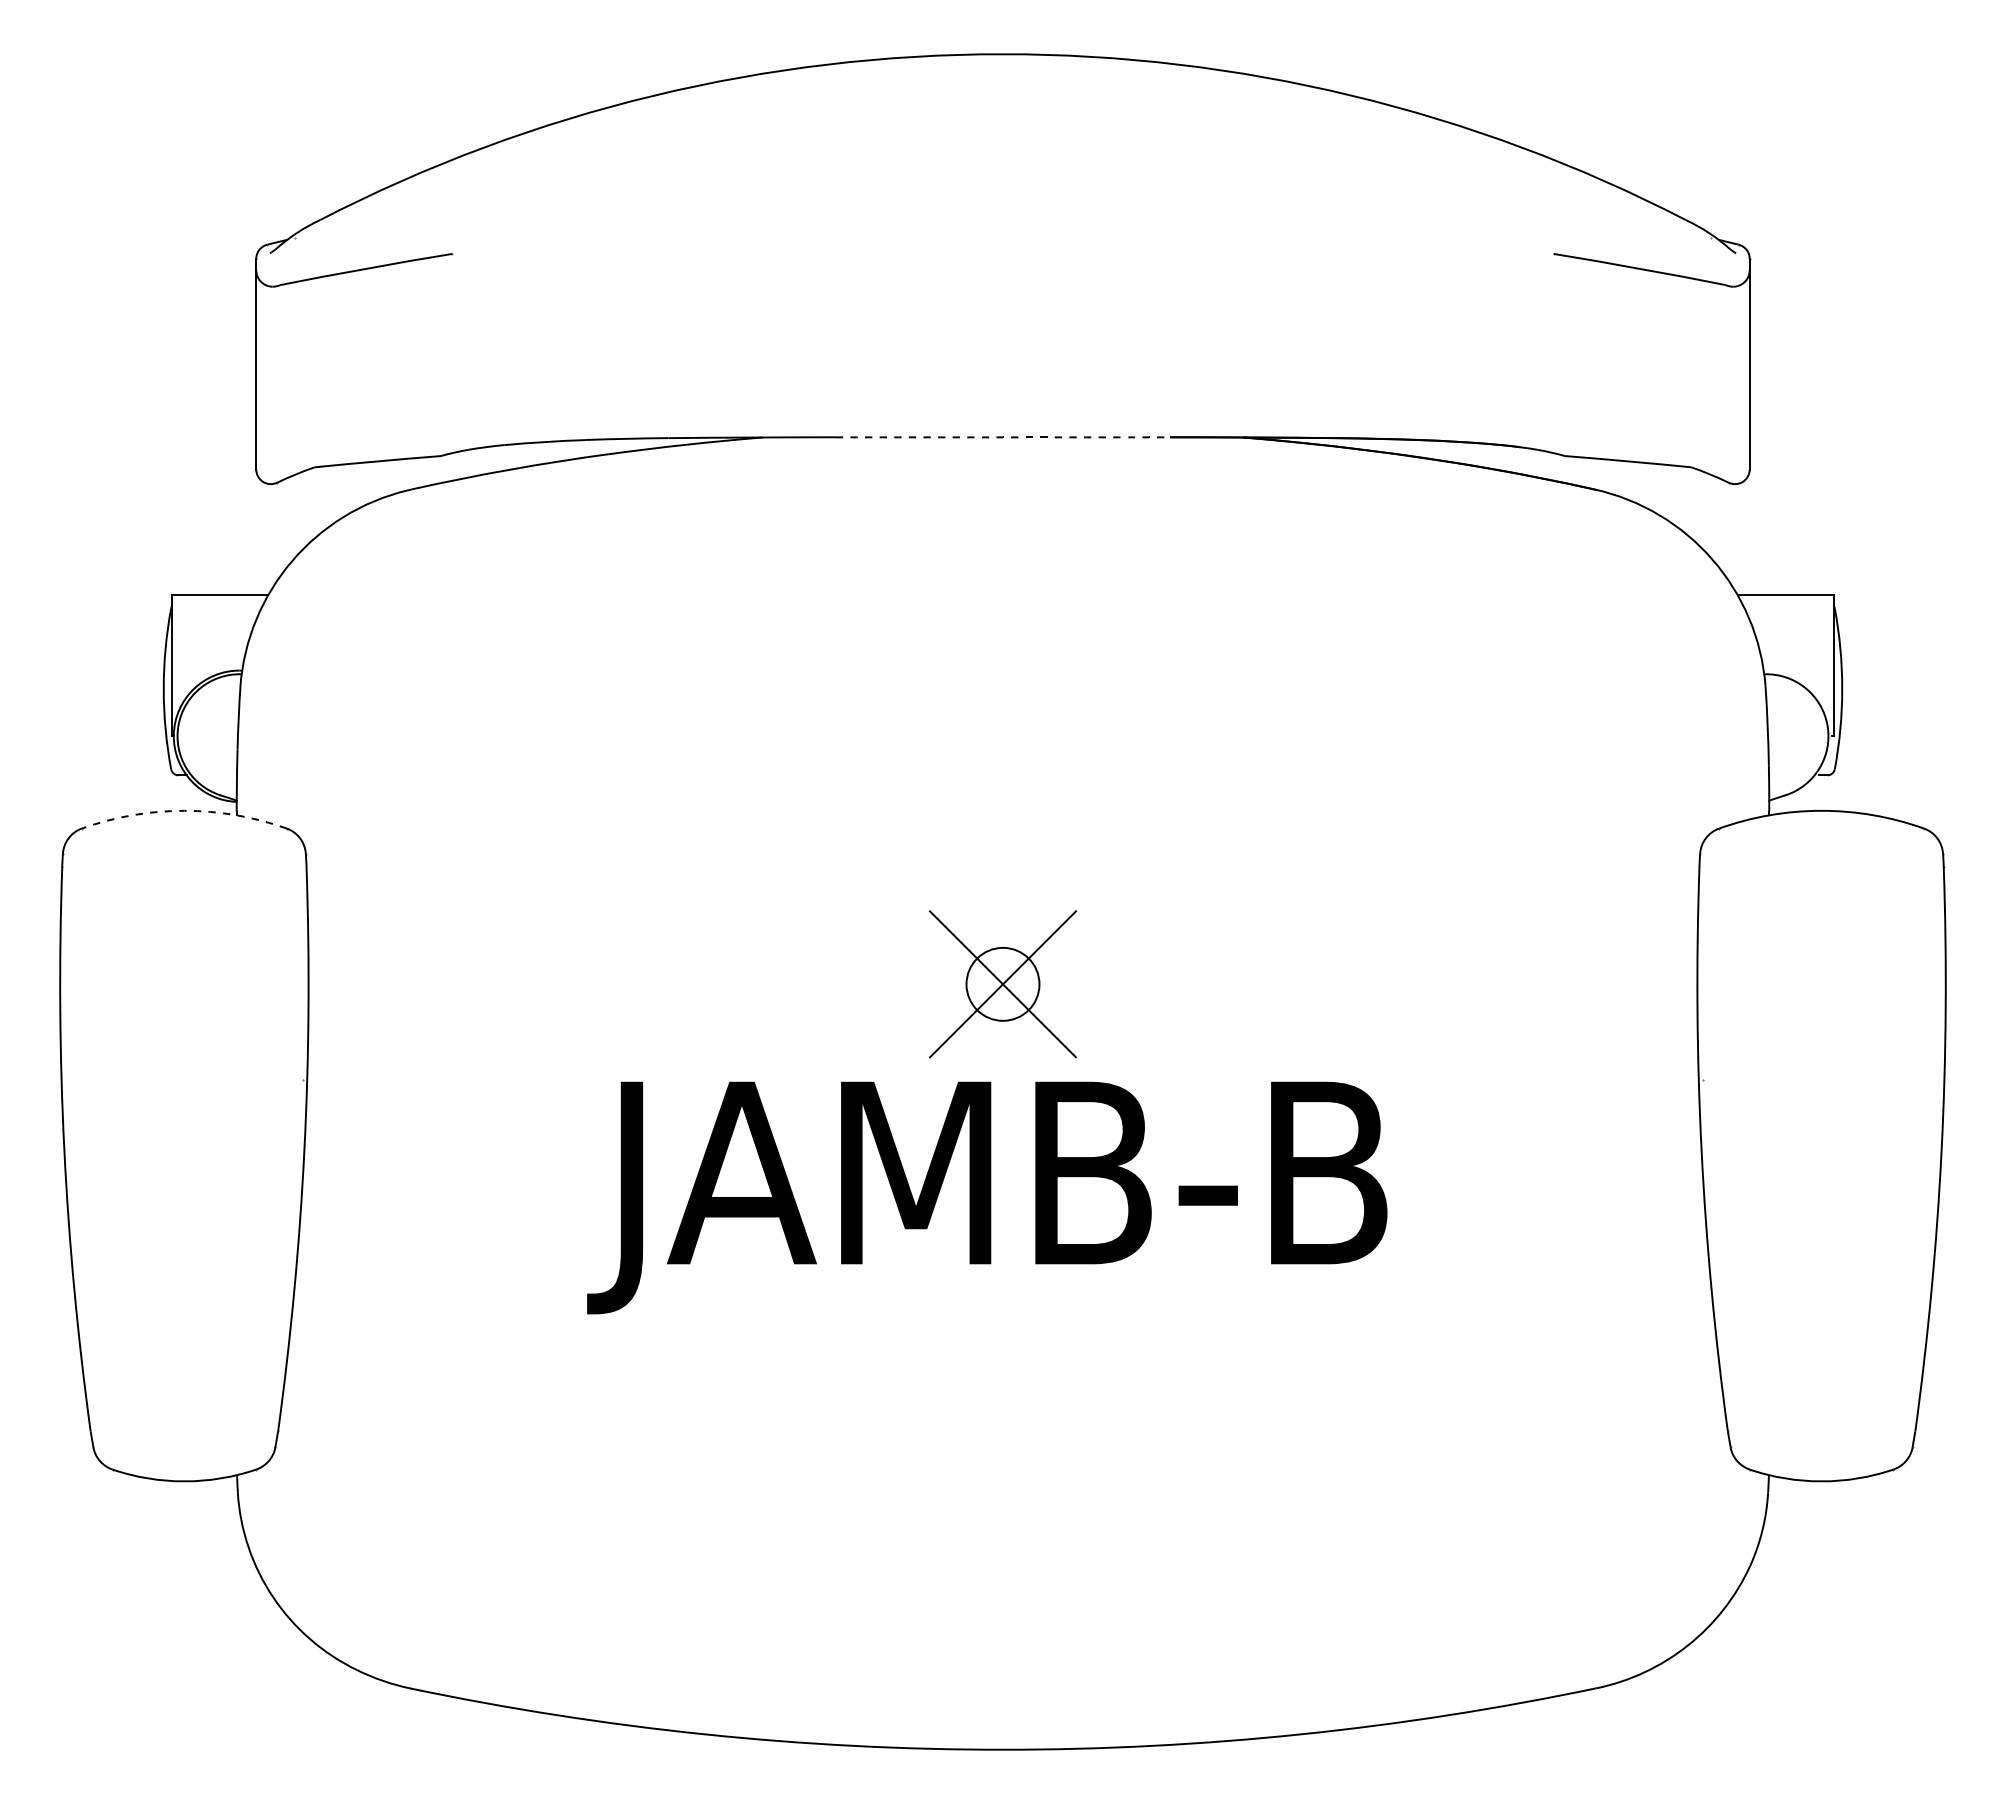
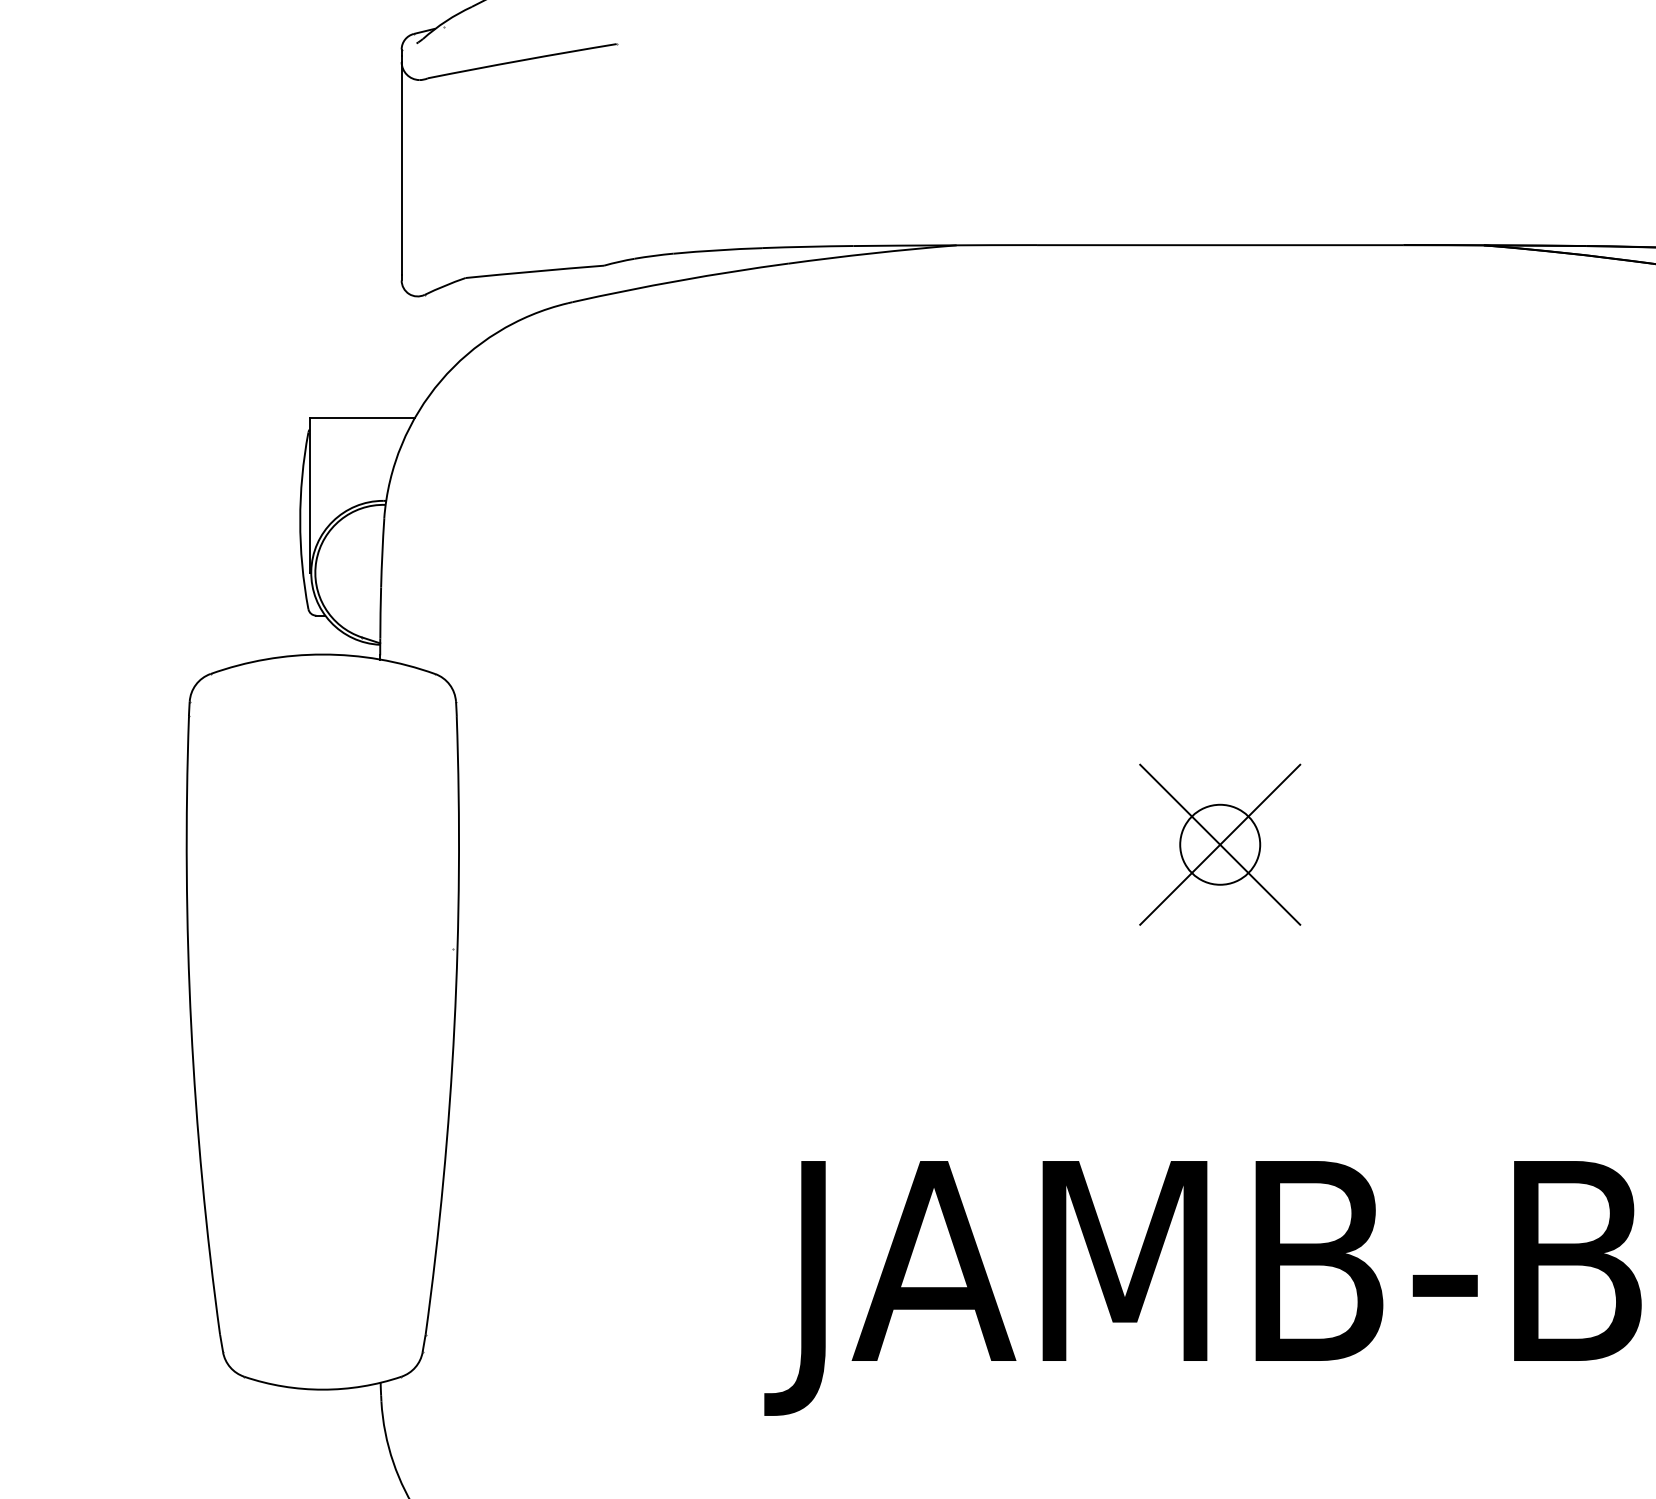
arc: (1003, 437) -> (1220, 245), dashed -> solid
arc: (184, 810) -> (322, 654), dashed -> solid
text: (987, 1197) -> (1203, 1287), moved

